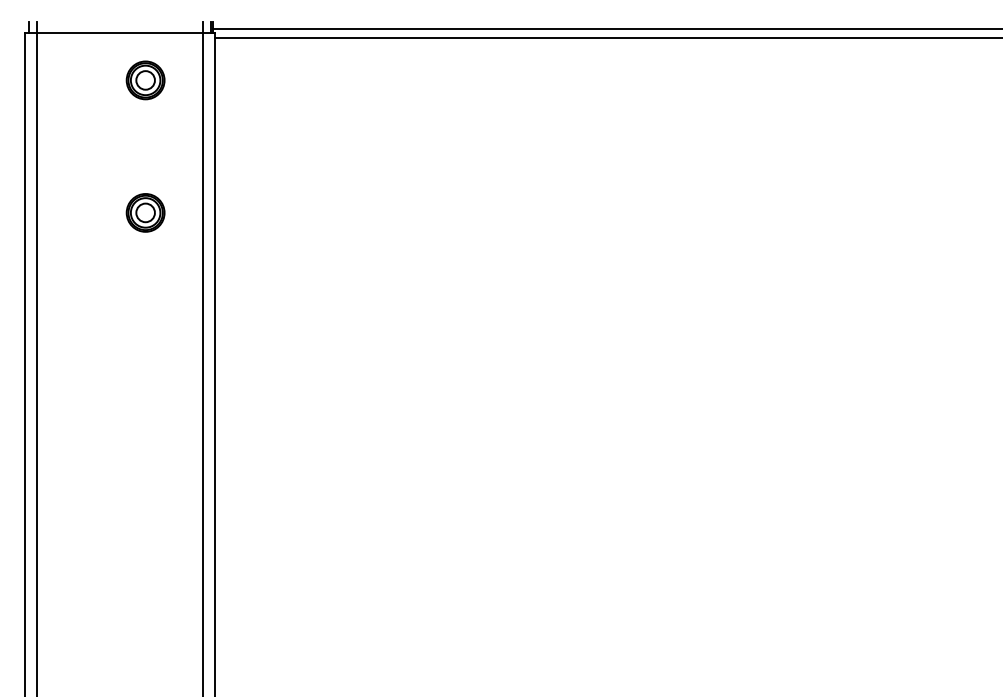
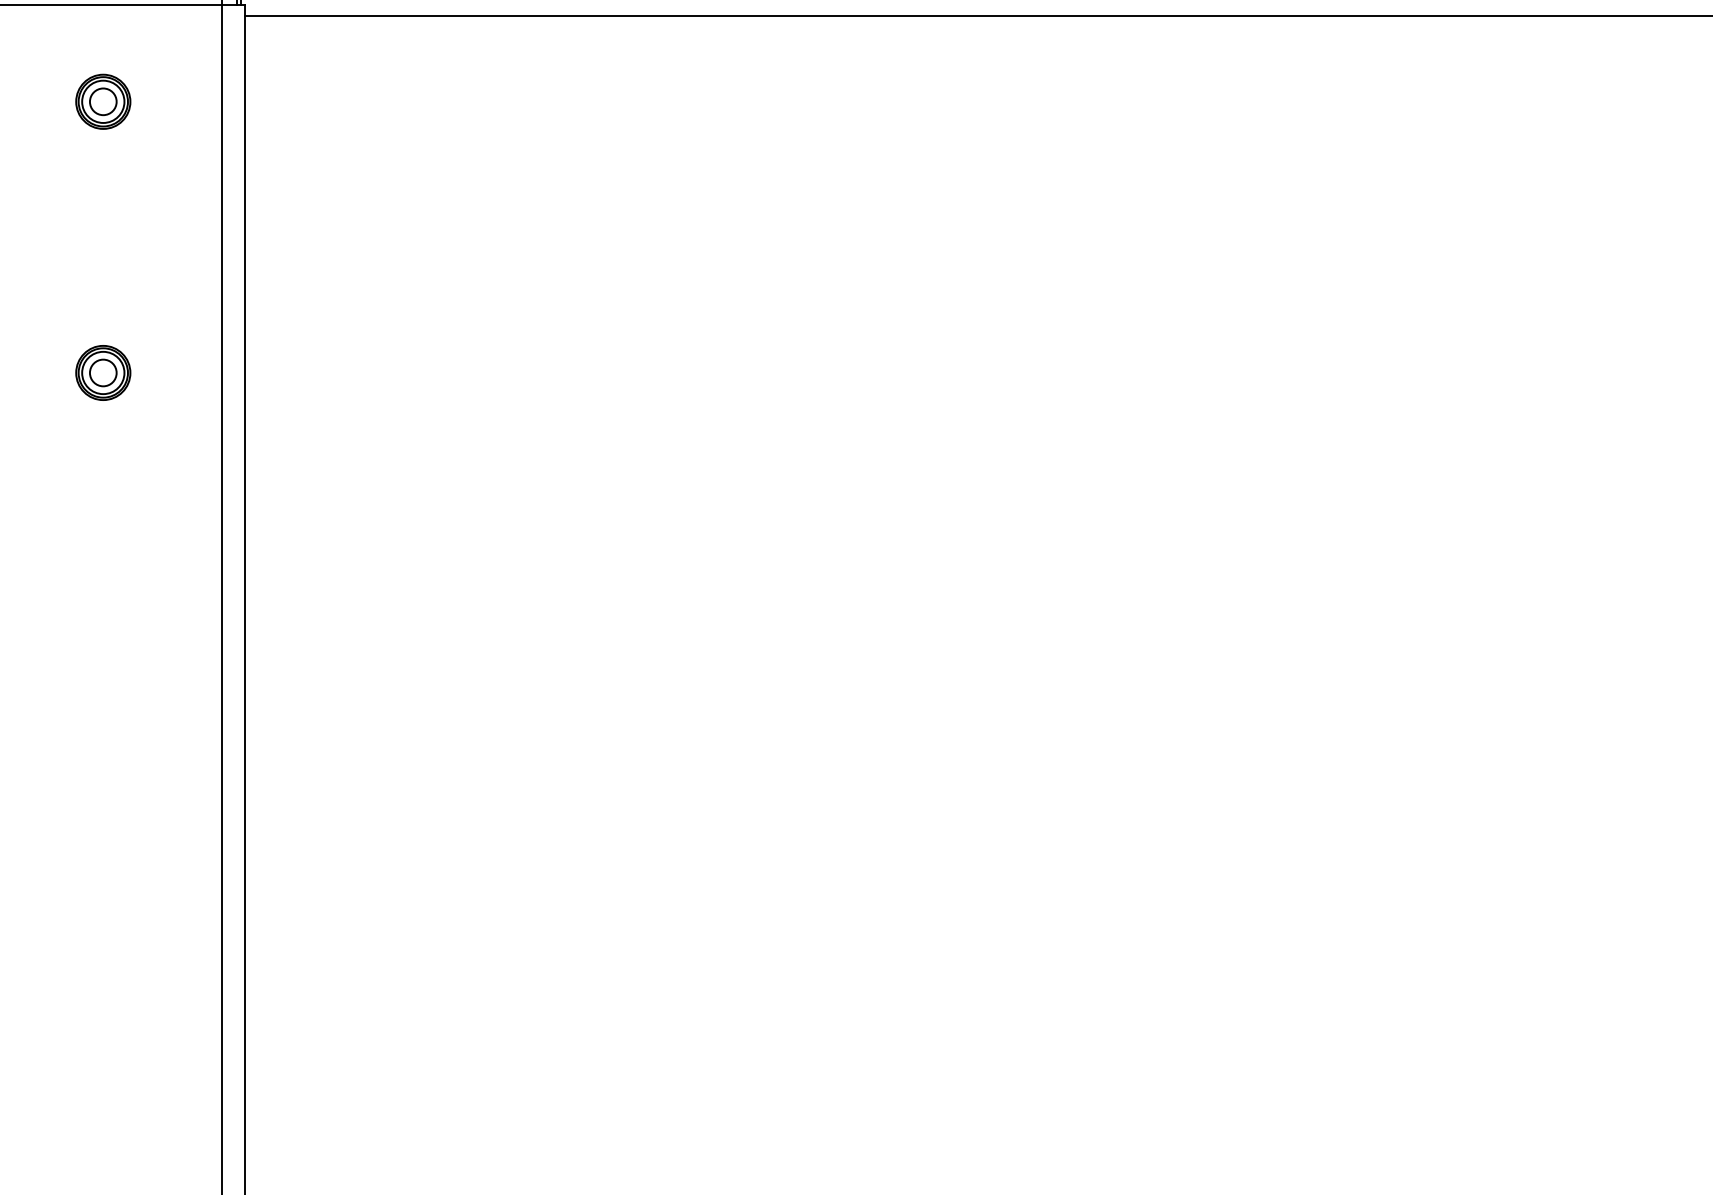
part: (145, 80) -> (103, 101), size x0.7
part: (145, 212) -> (103, 372), size x0.7

